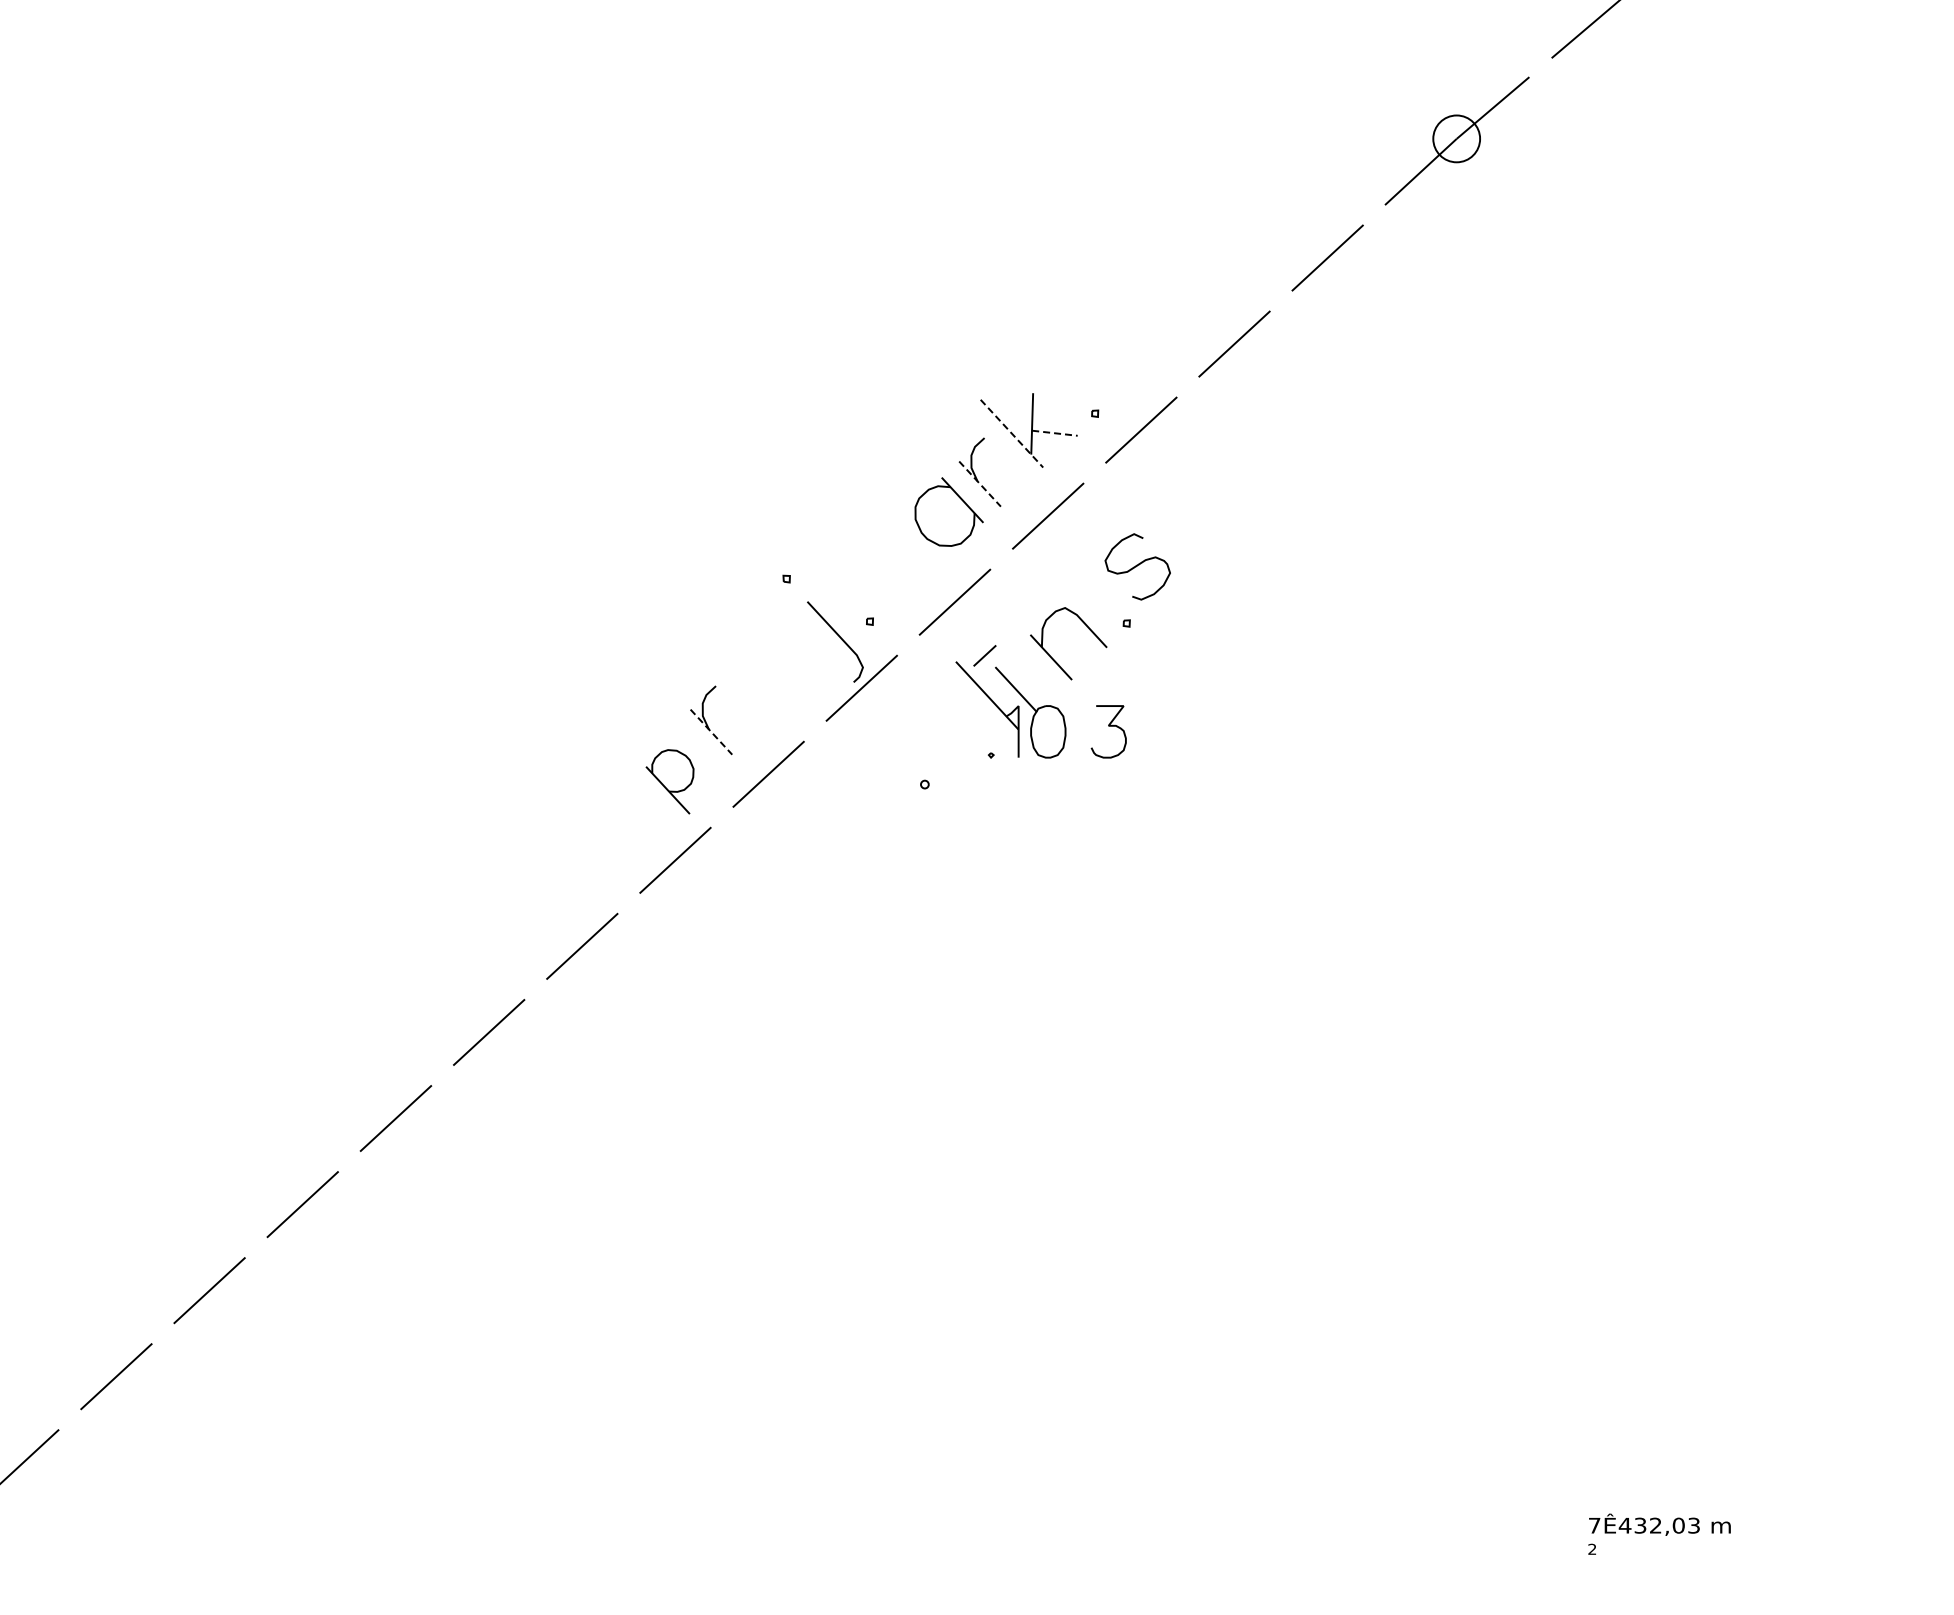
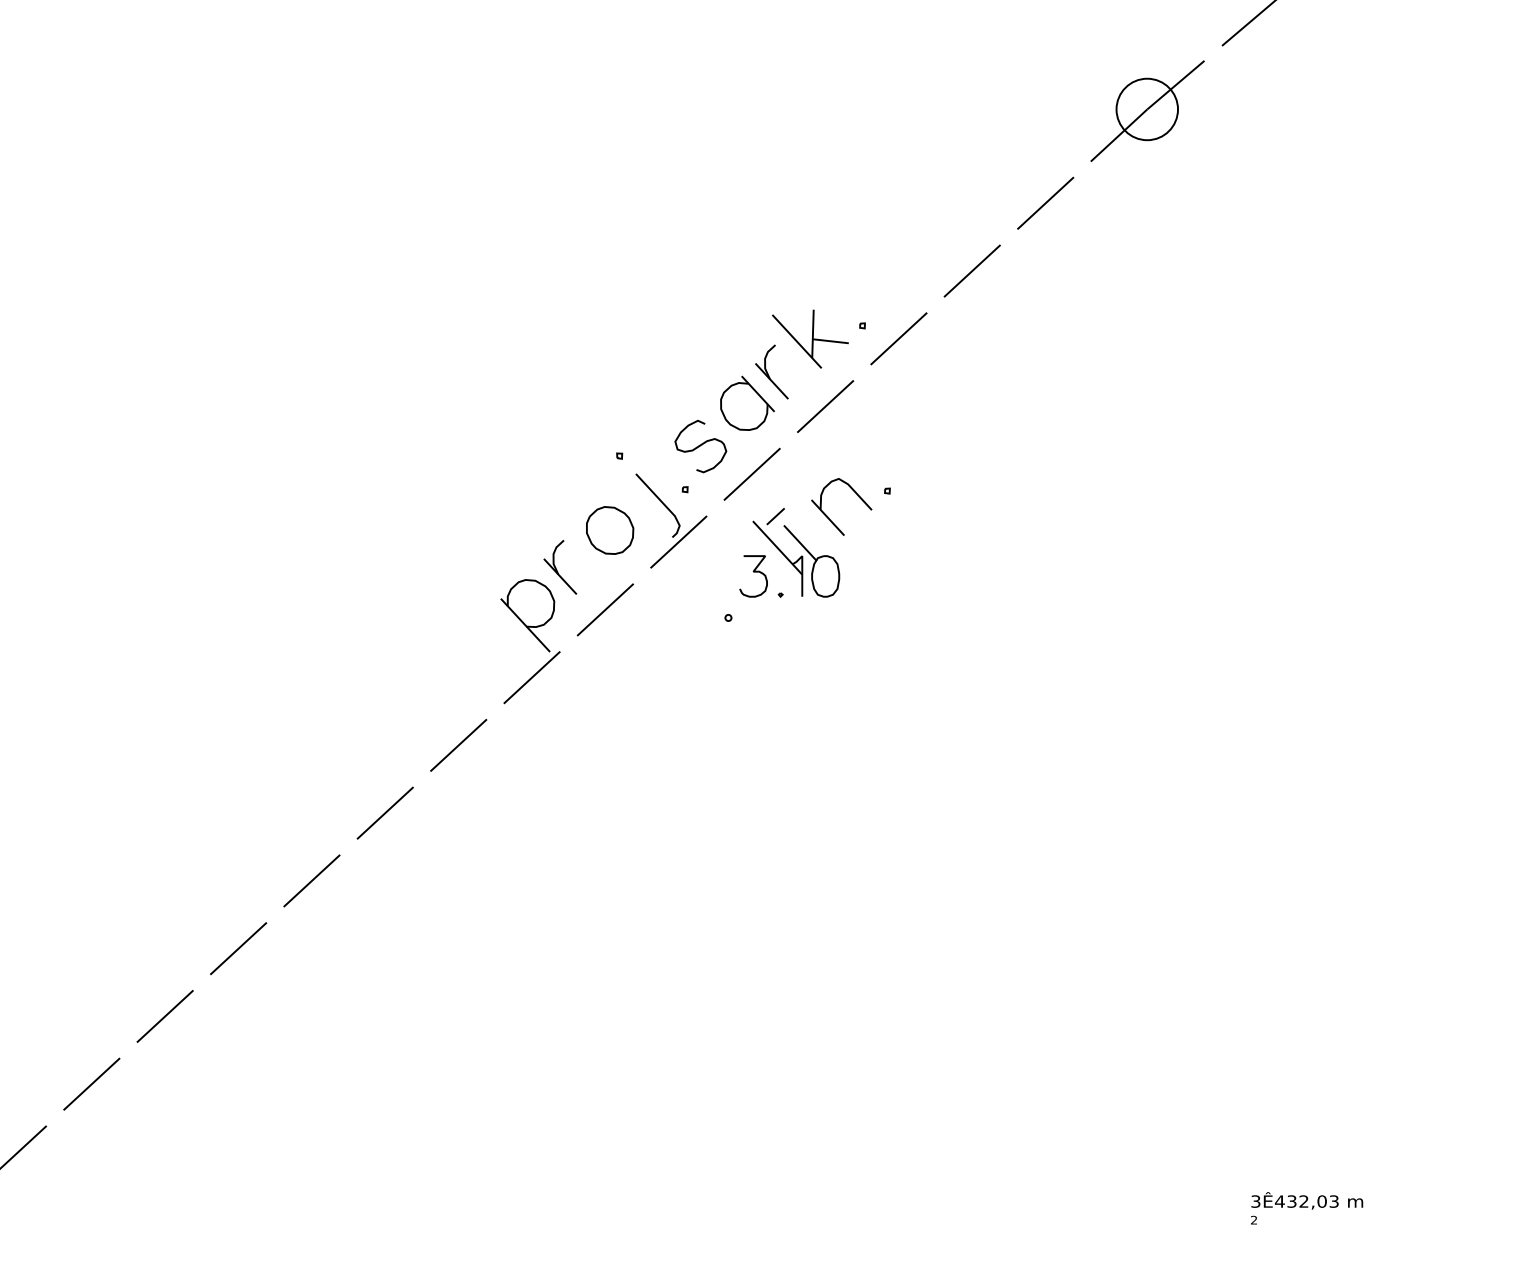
circle: (1456, 138) -> (1147, 109), size x1.67
line: (1054, 433) -> (830, 341), dashed -> solid
line: (1012, 434) -> (797, 342), dashed -> solid
line: (980, 484) -> (772, 381), dashed -> solid
curve: (1137, 566) -> (700, 446), moved
part: (774, 673) -> (610, 530), added
curve: (1108, 726) -> (753, 572), moved
line: (711, 732) -> (560, 576), dashed -> solid
part: (669, 781) -> (527, 615), size x1.43
text: (1594, 1525) -> (1255, 1201), 7Ê432,03 -> 3Ê432,03

